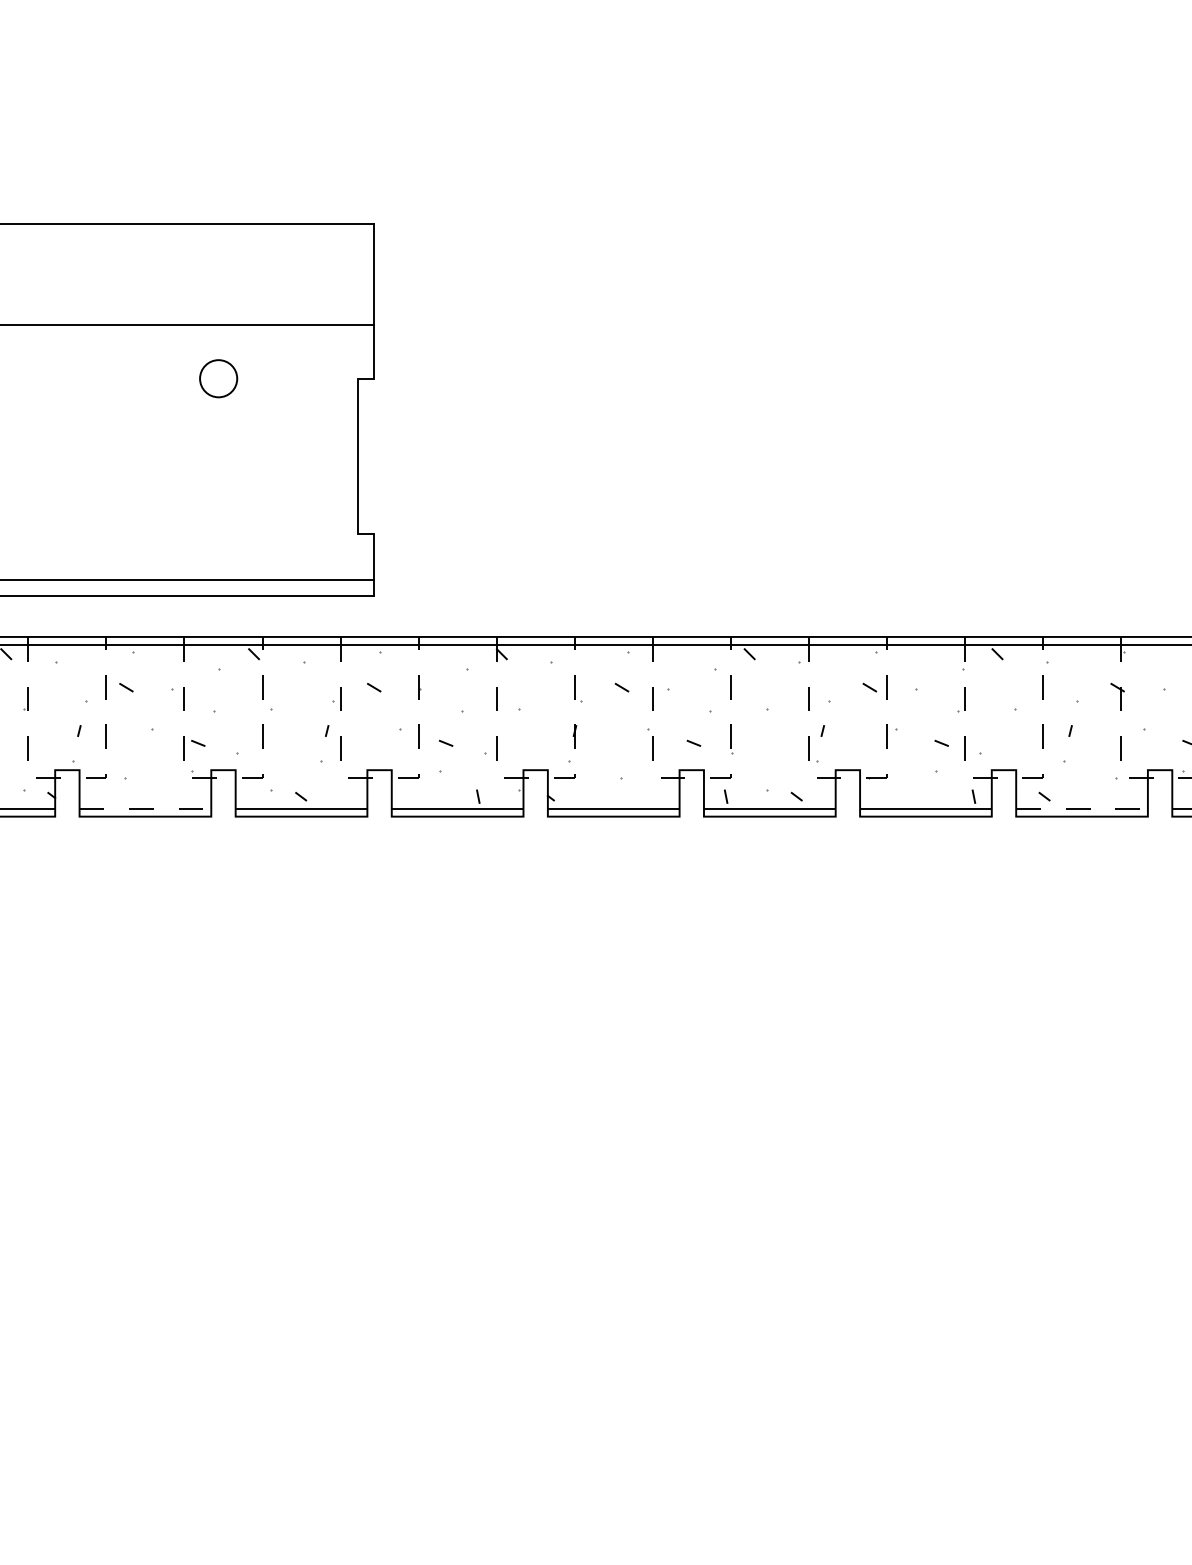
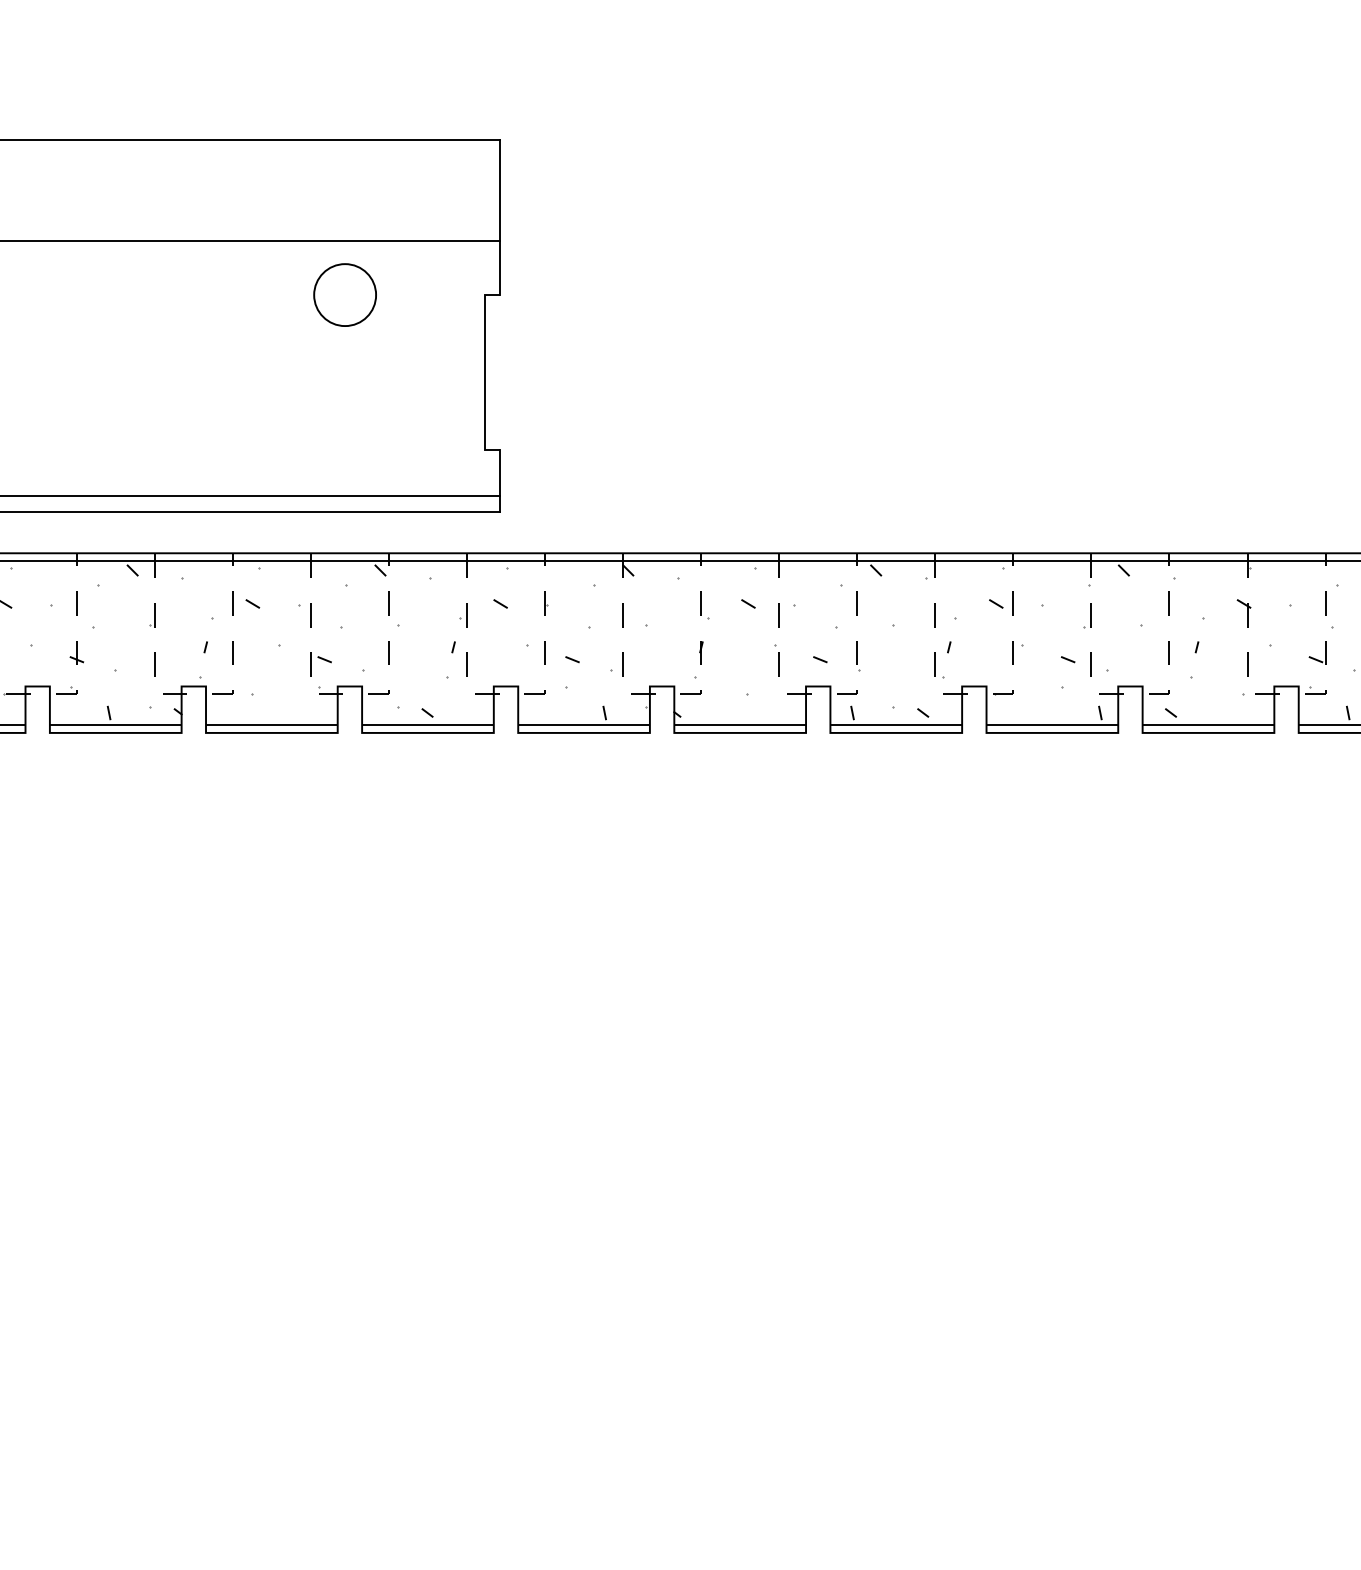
circle: (218, 378) -> (344, 294), size x1.67
line: (145, 809) -> (271, 725), dashed -> solid
line: (1082, 809) -> (1208, 725), dashed -> solid

